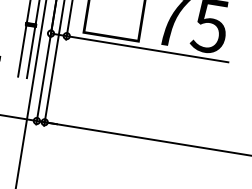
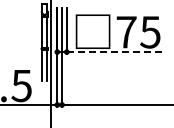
line: (147, 49) -> (115, 52), solid -> dashed

